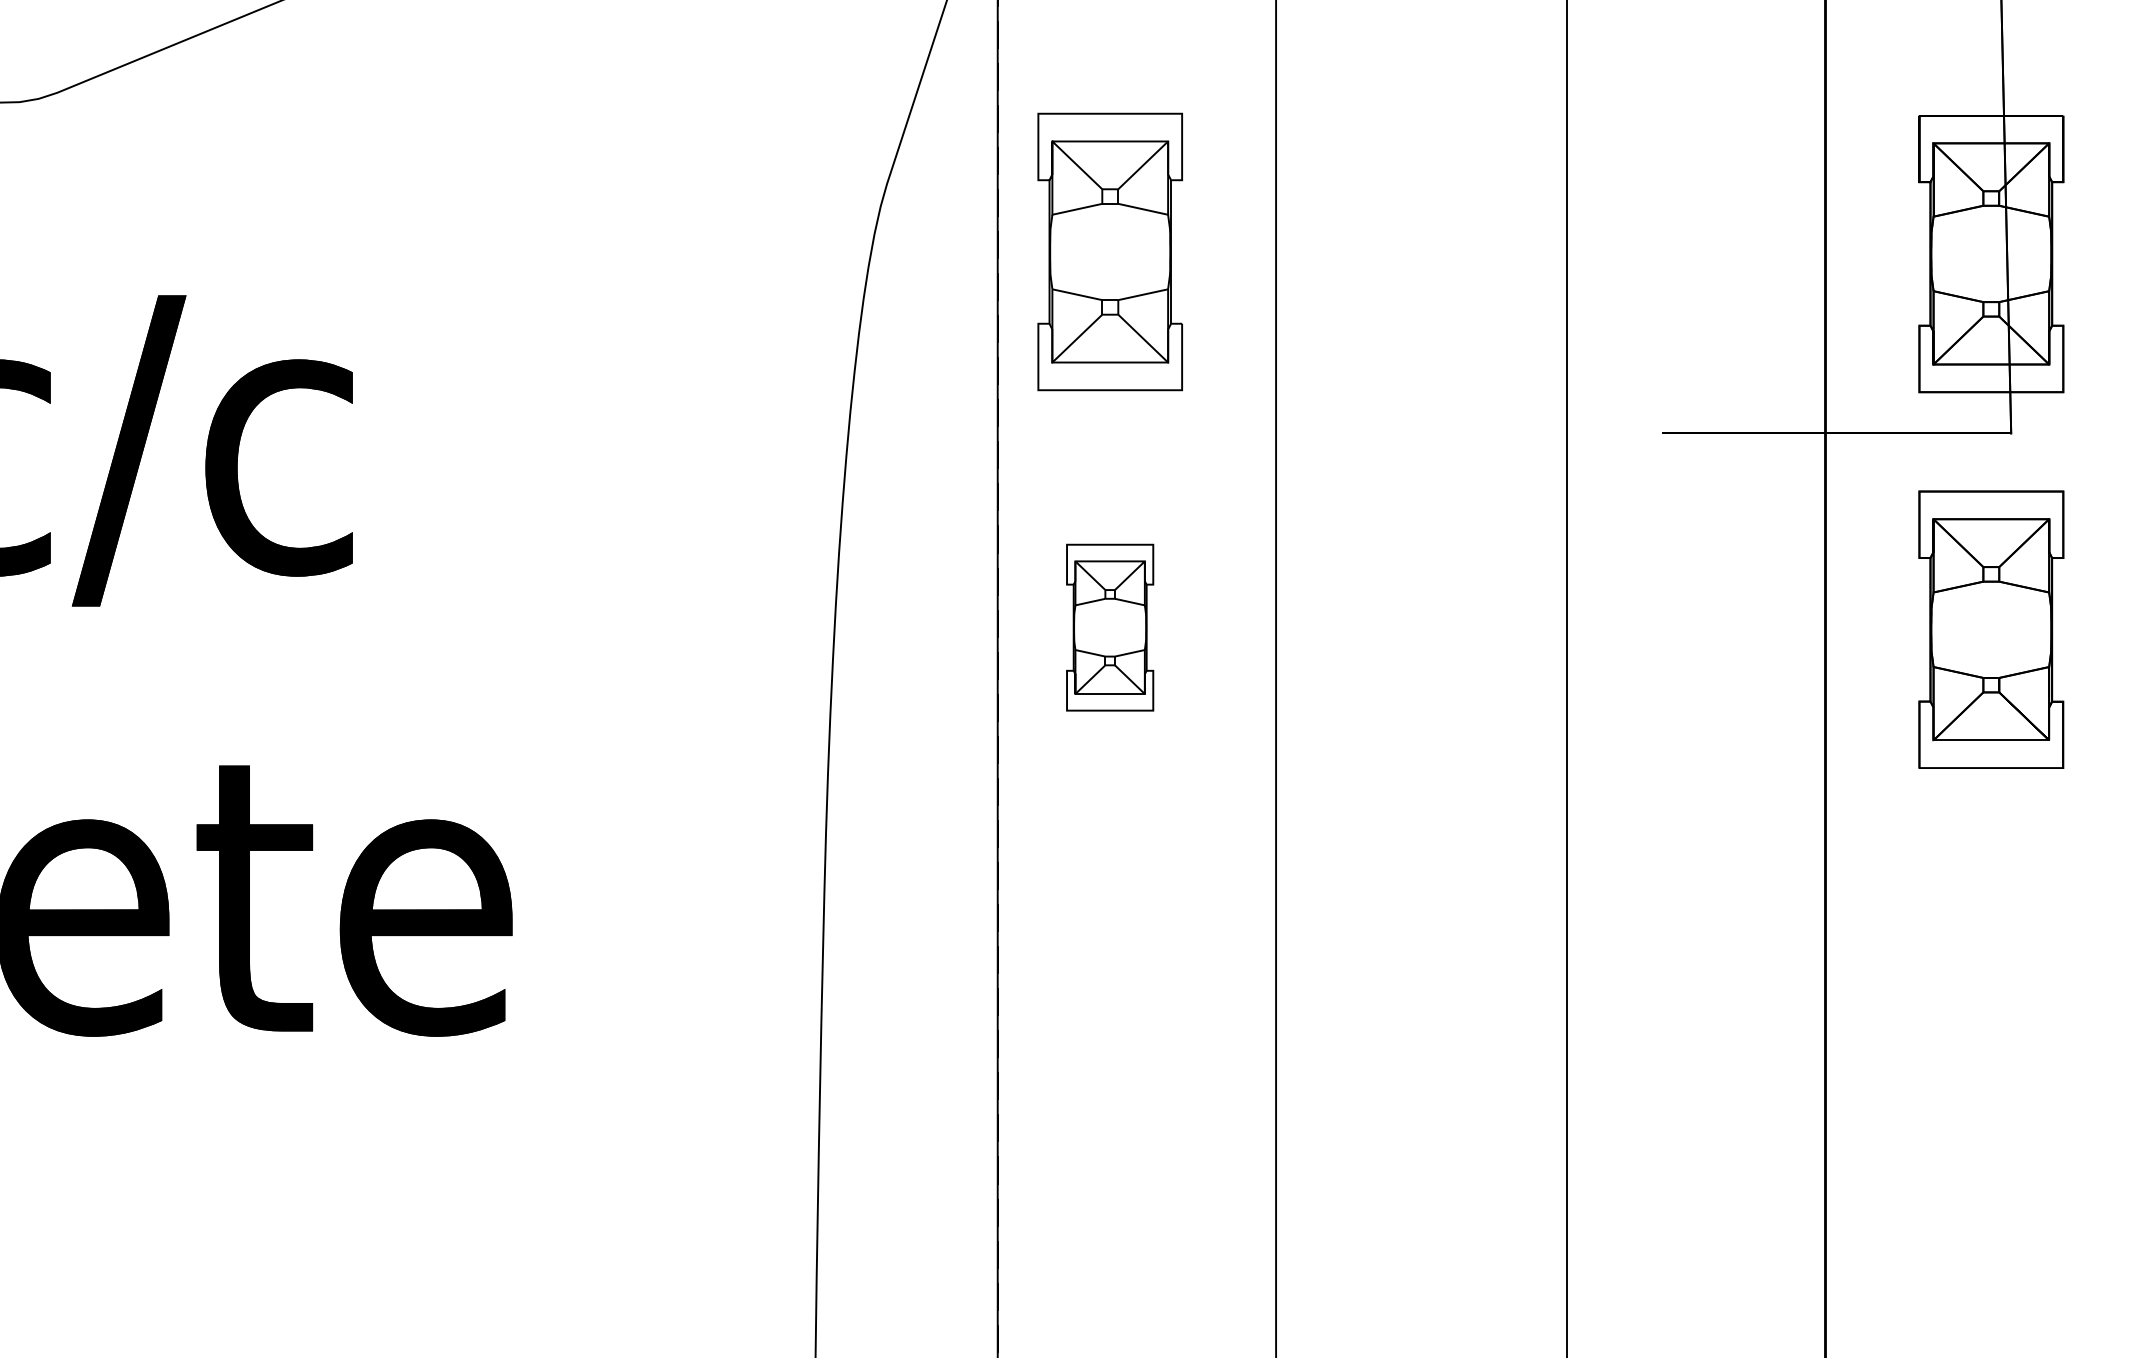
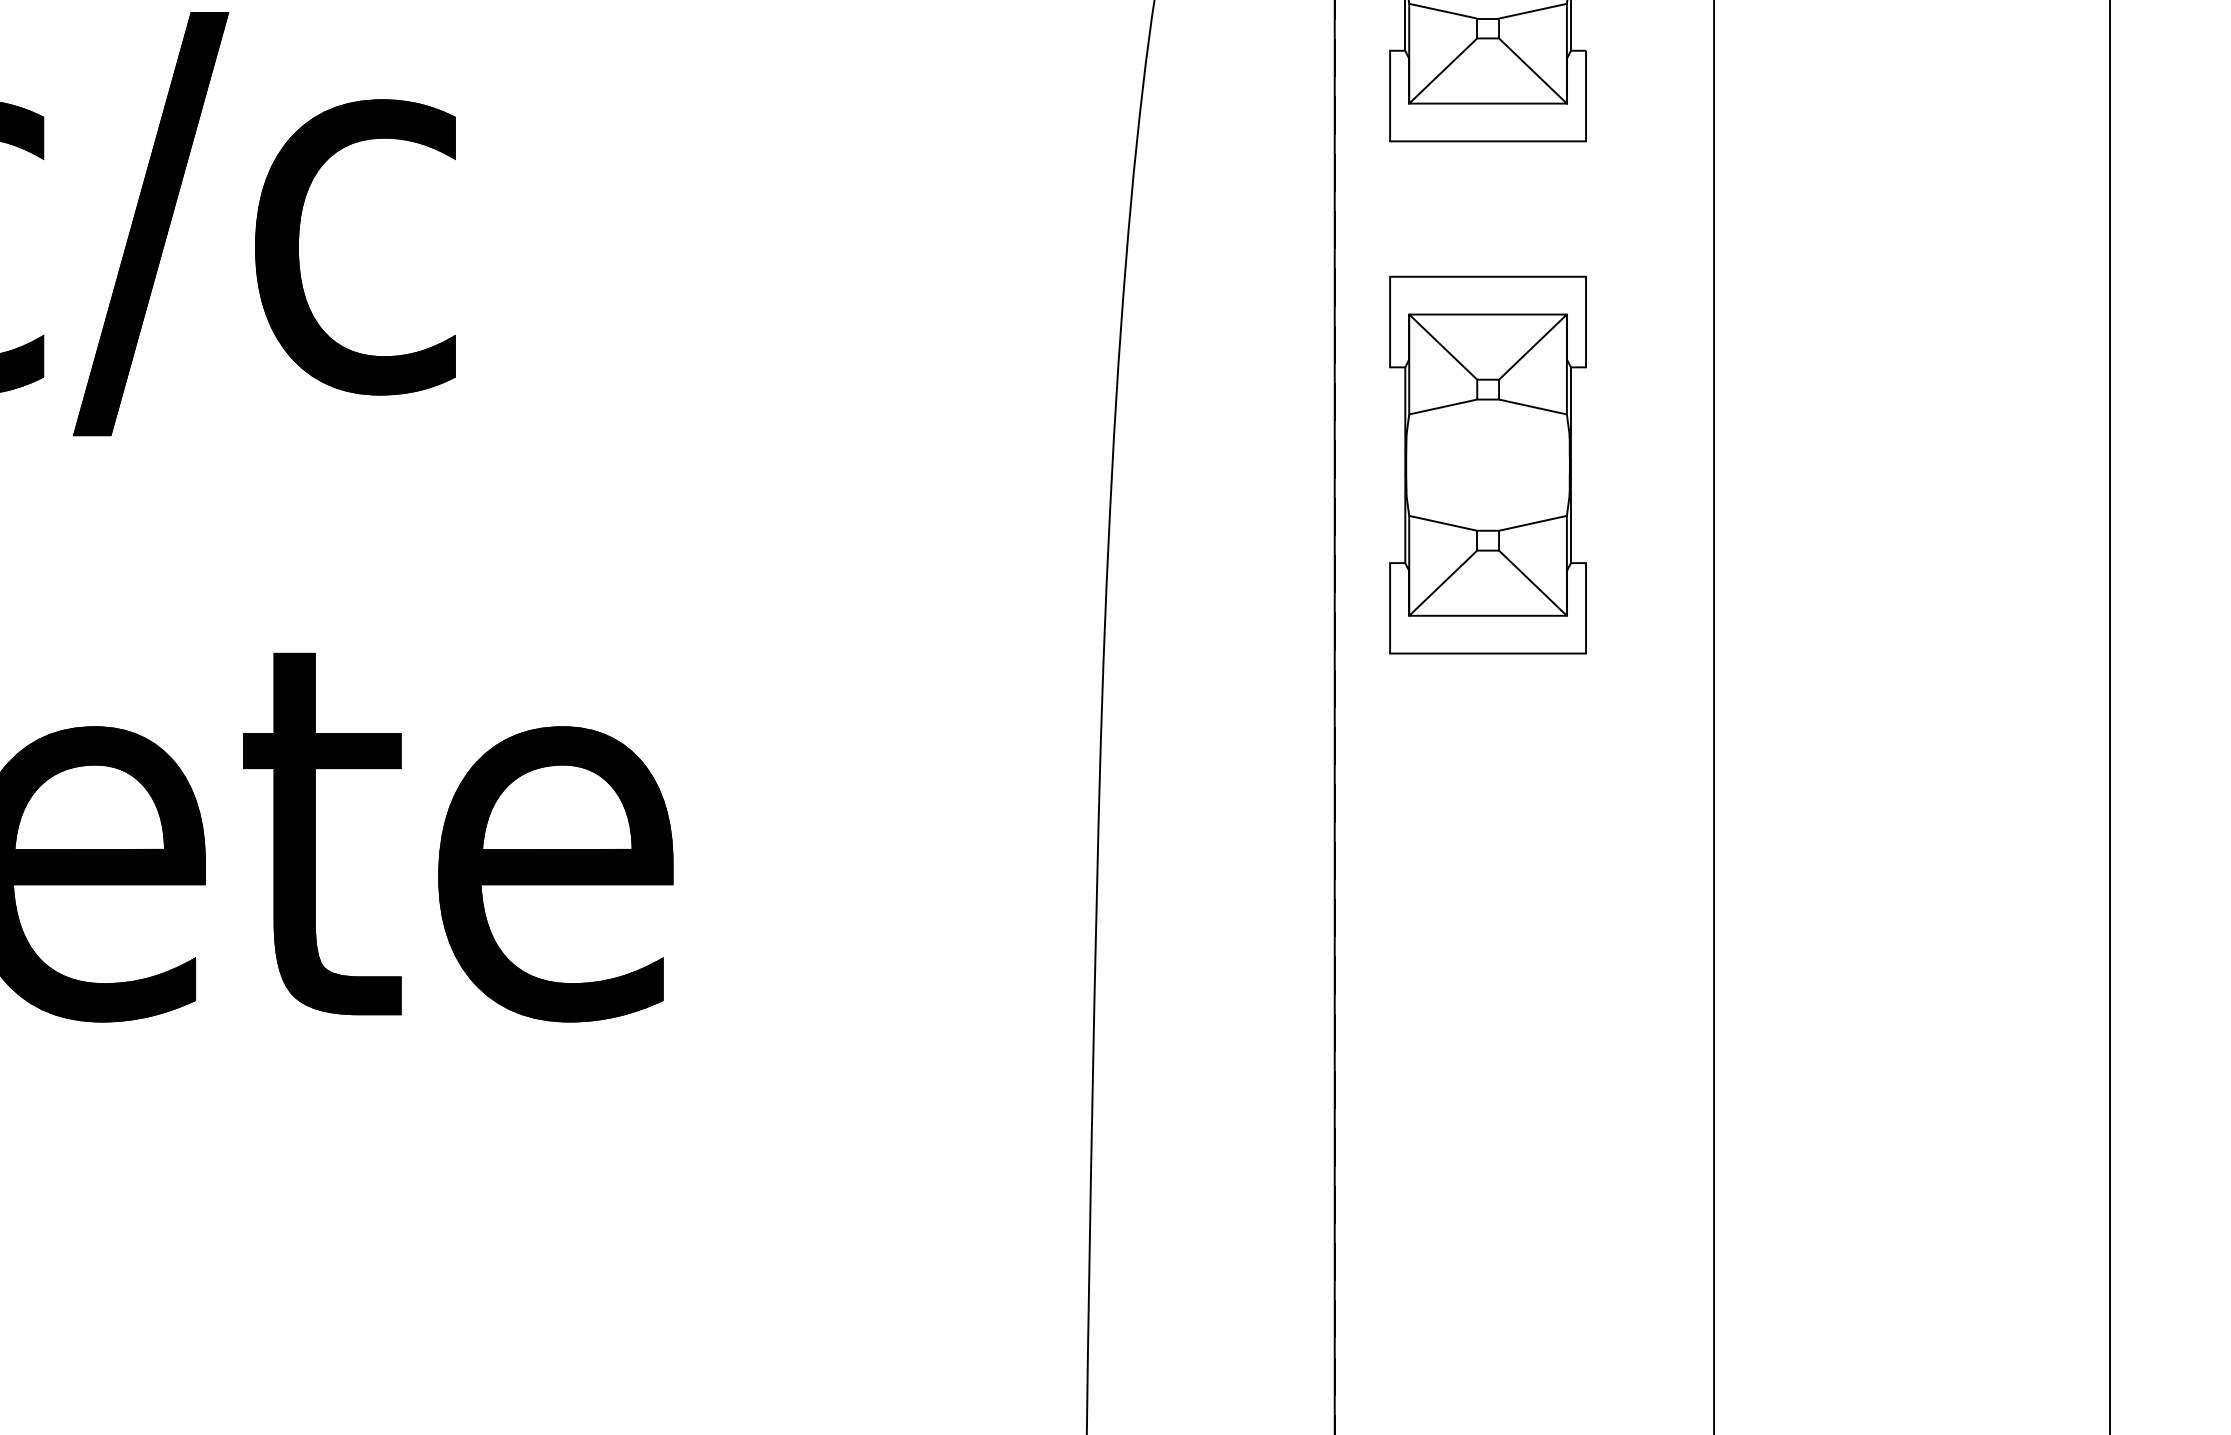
part: (1109, 627) -> (1487, 464), size x1.67

